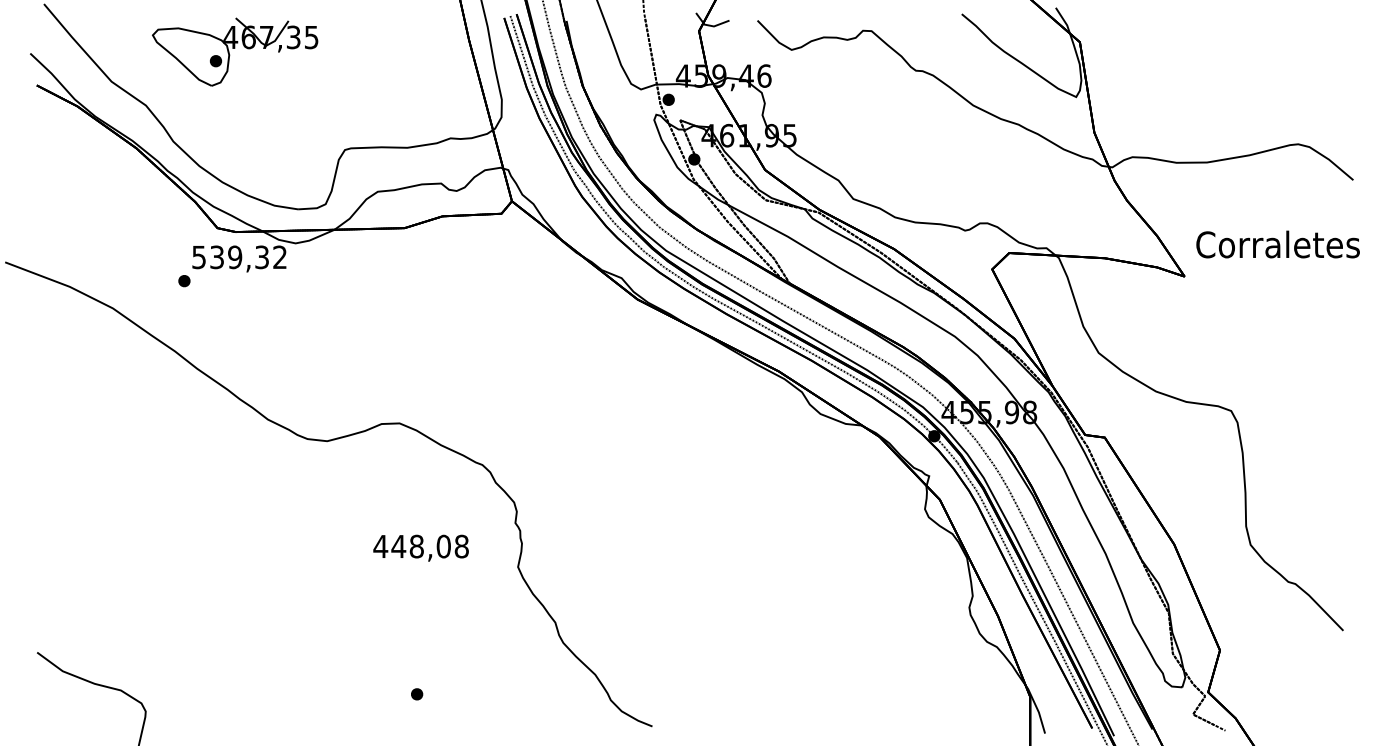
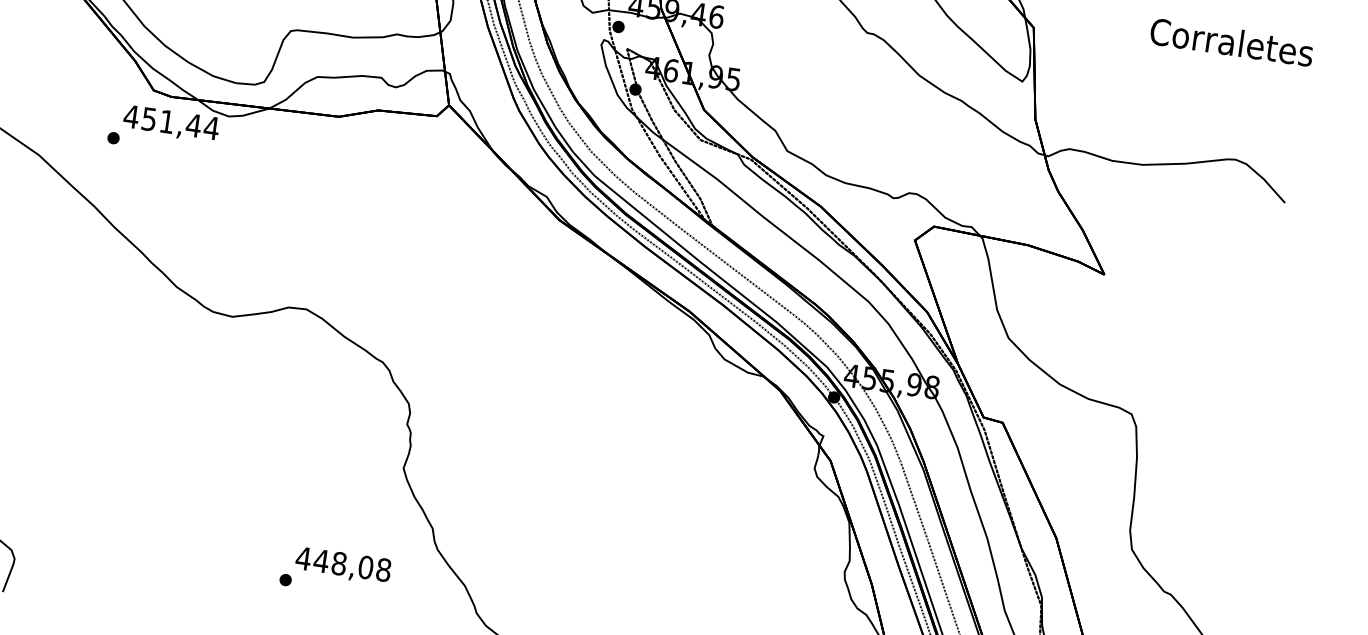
text: (1277, 244) -> (1231, 42), moved
text: (239, 257) -> (171, 122), 539,32 -> 451,44
text: (420, 547) -> (342, 565), moved

